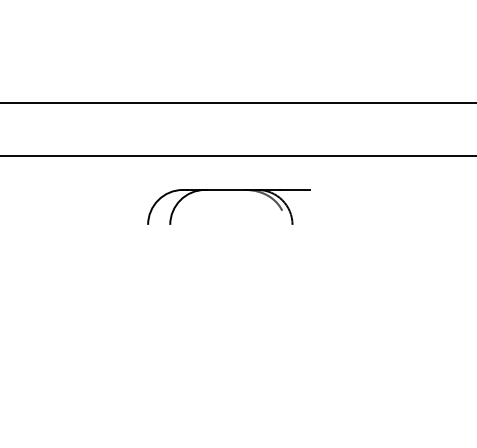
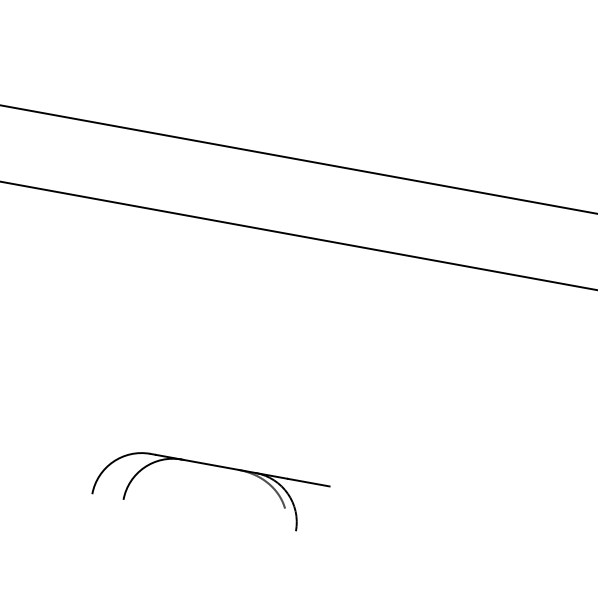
part: (228, 190) -> (214, 466), moved

